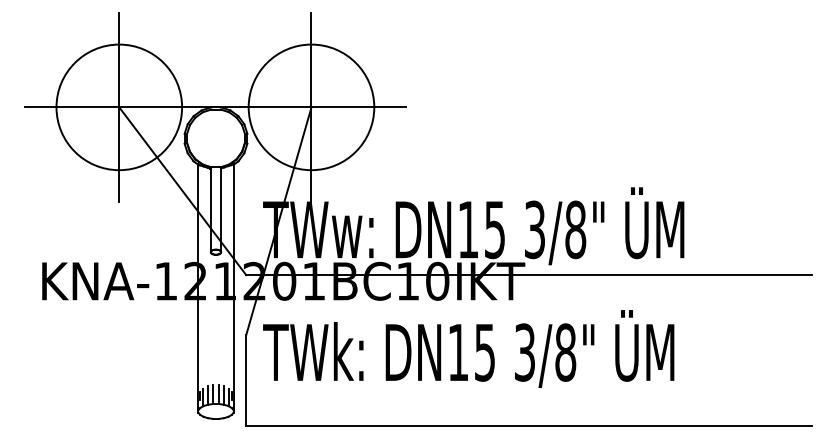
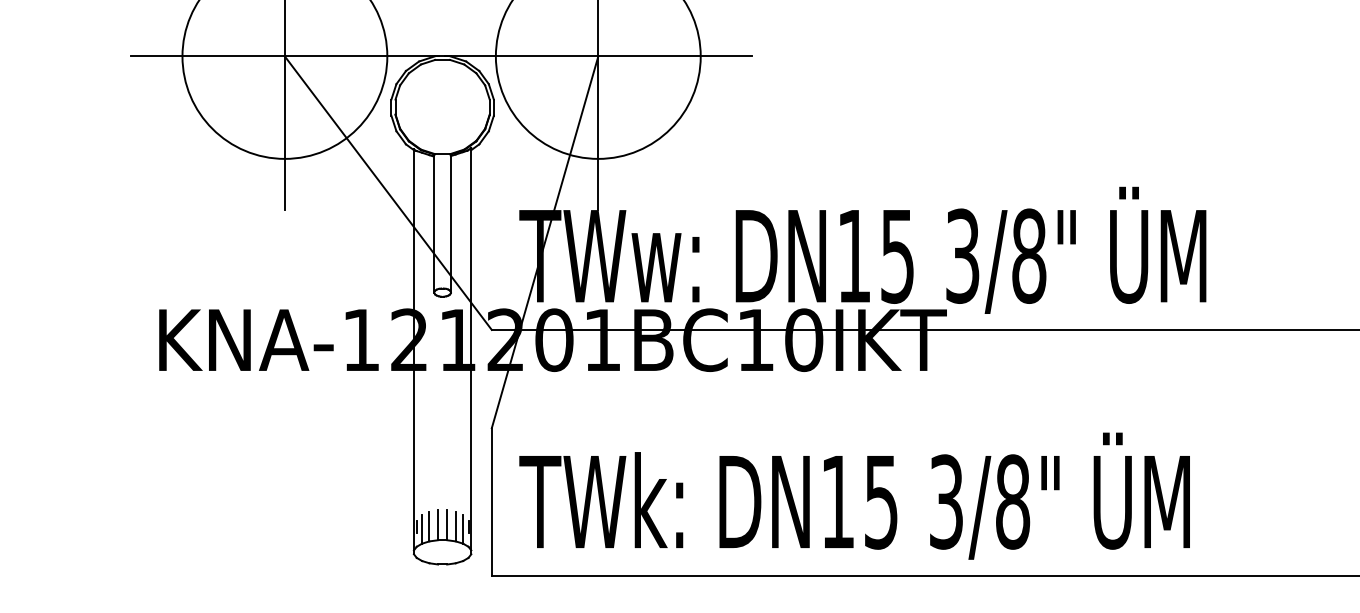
text: (468, 348) -> (854, 495), moved

